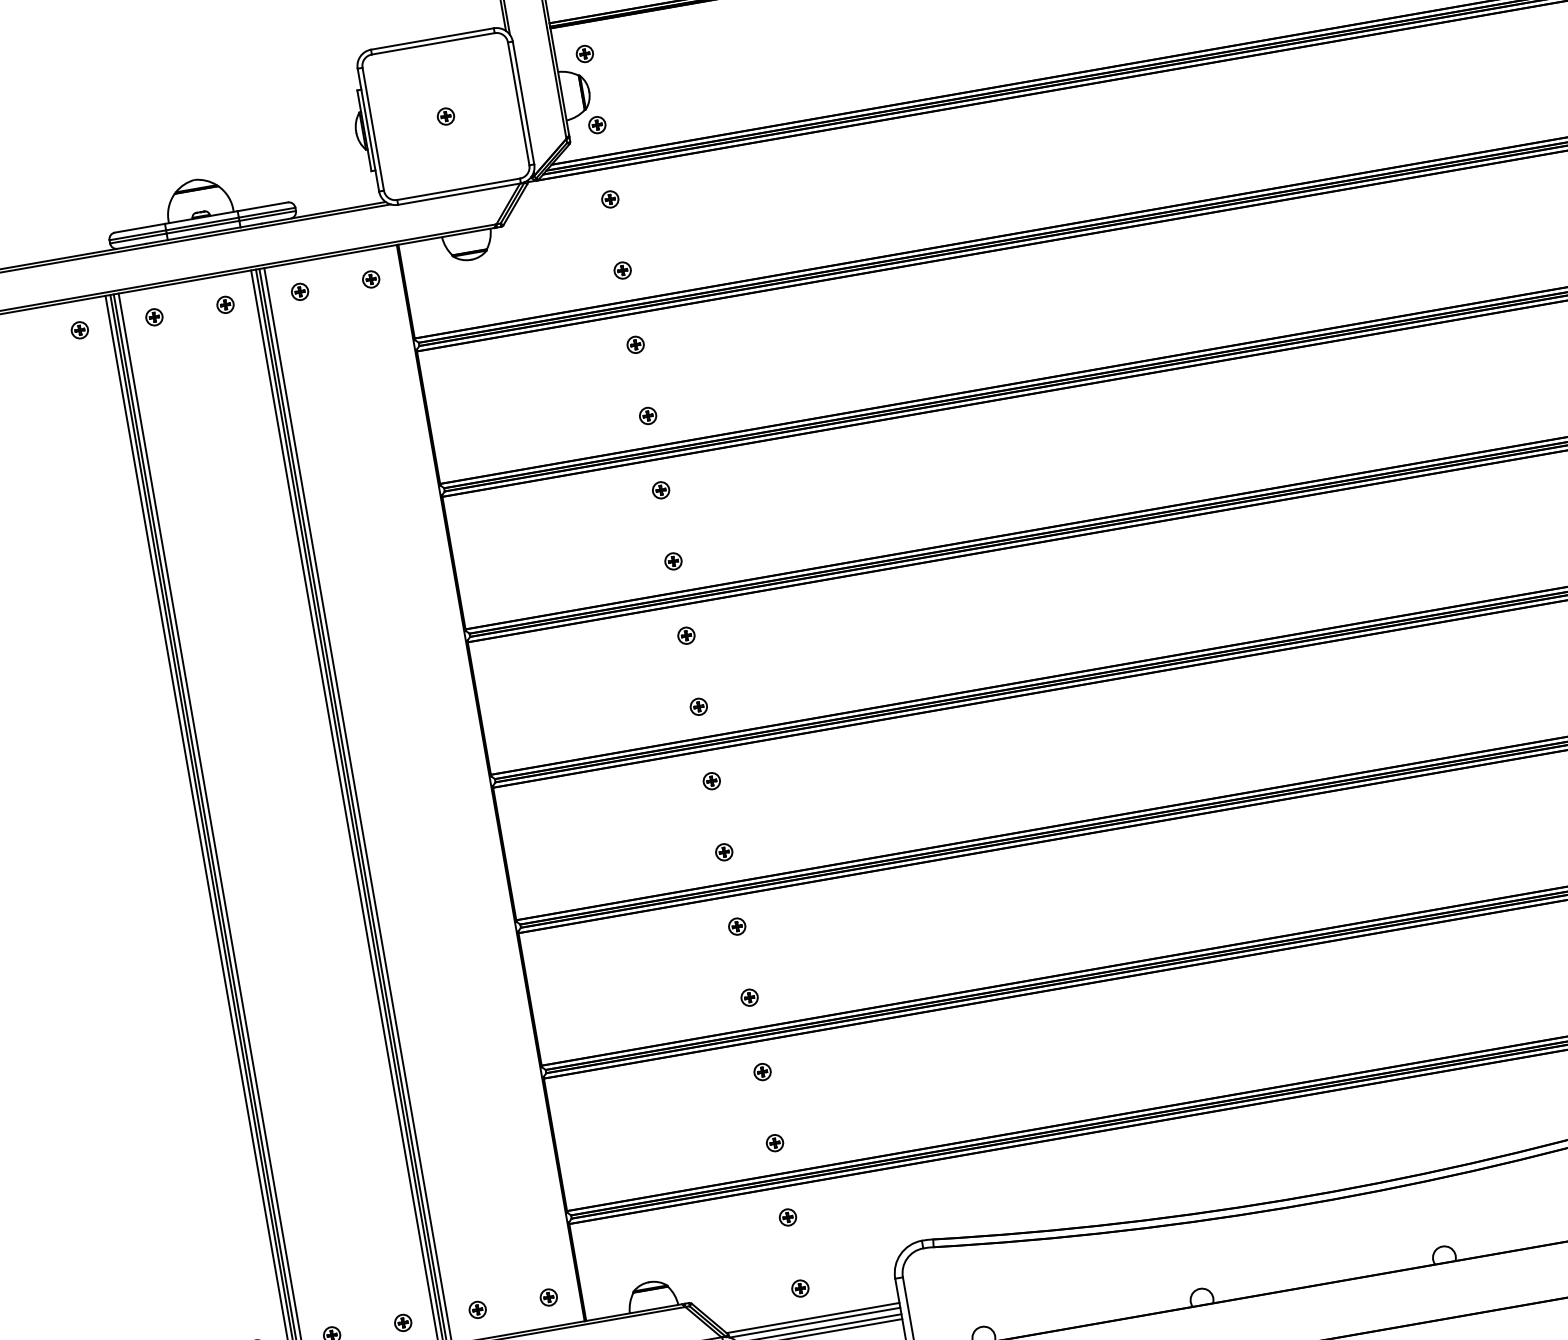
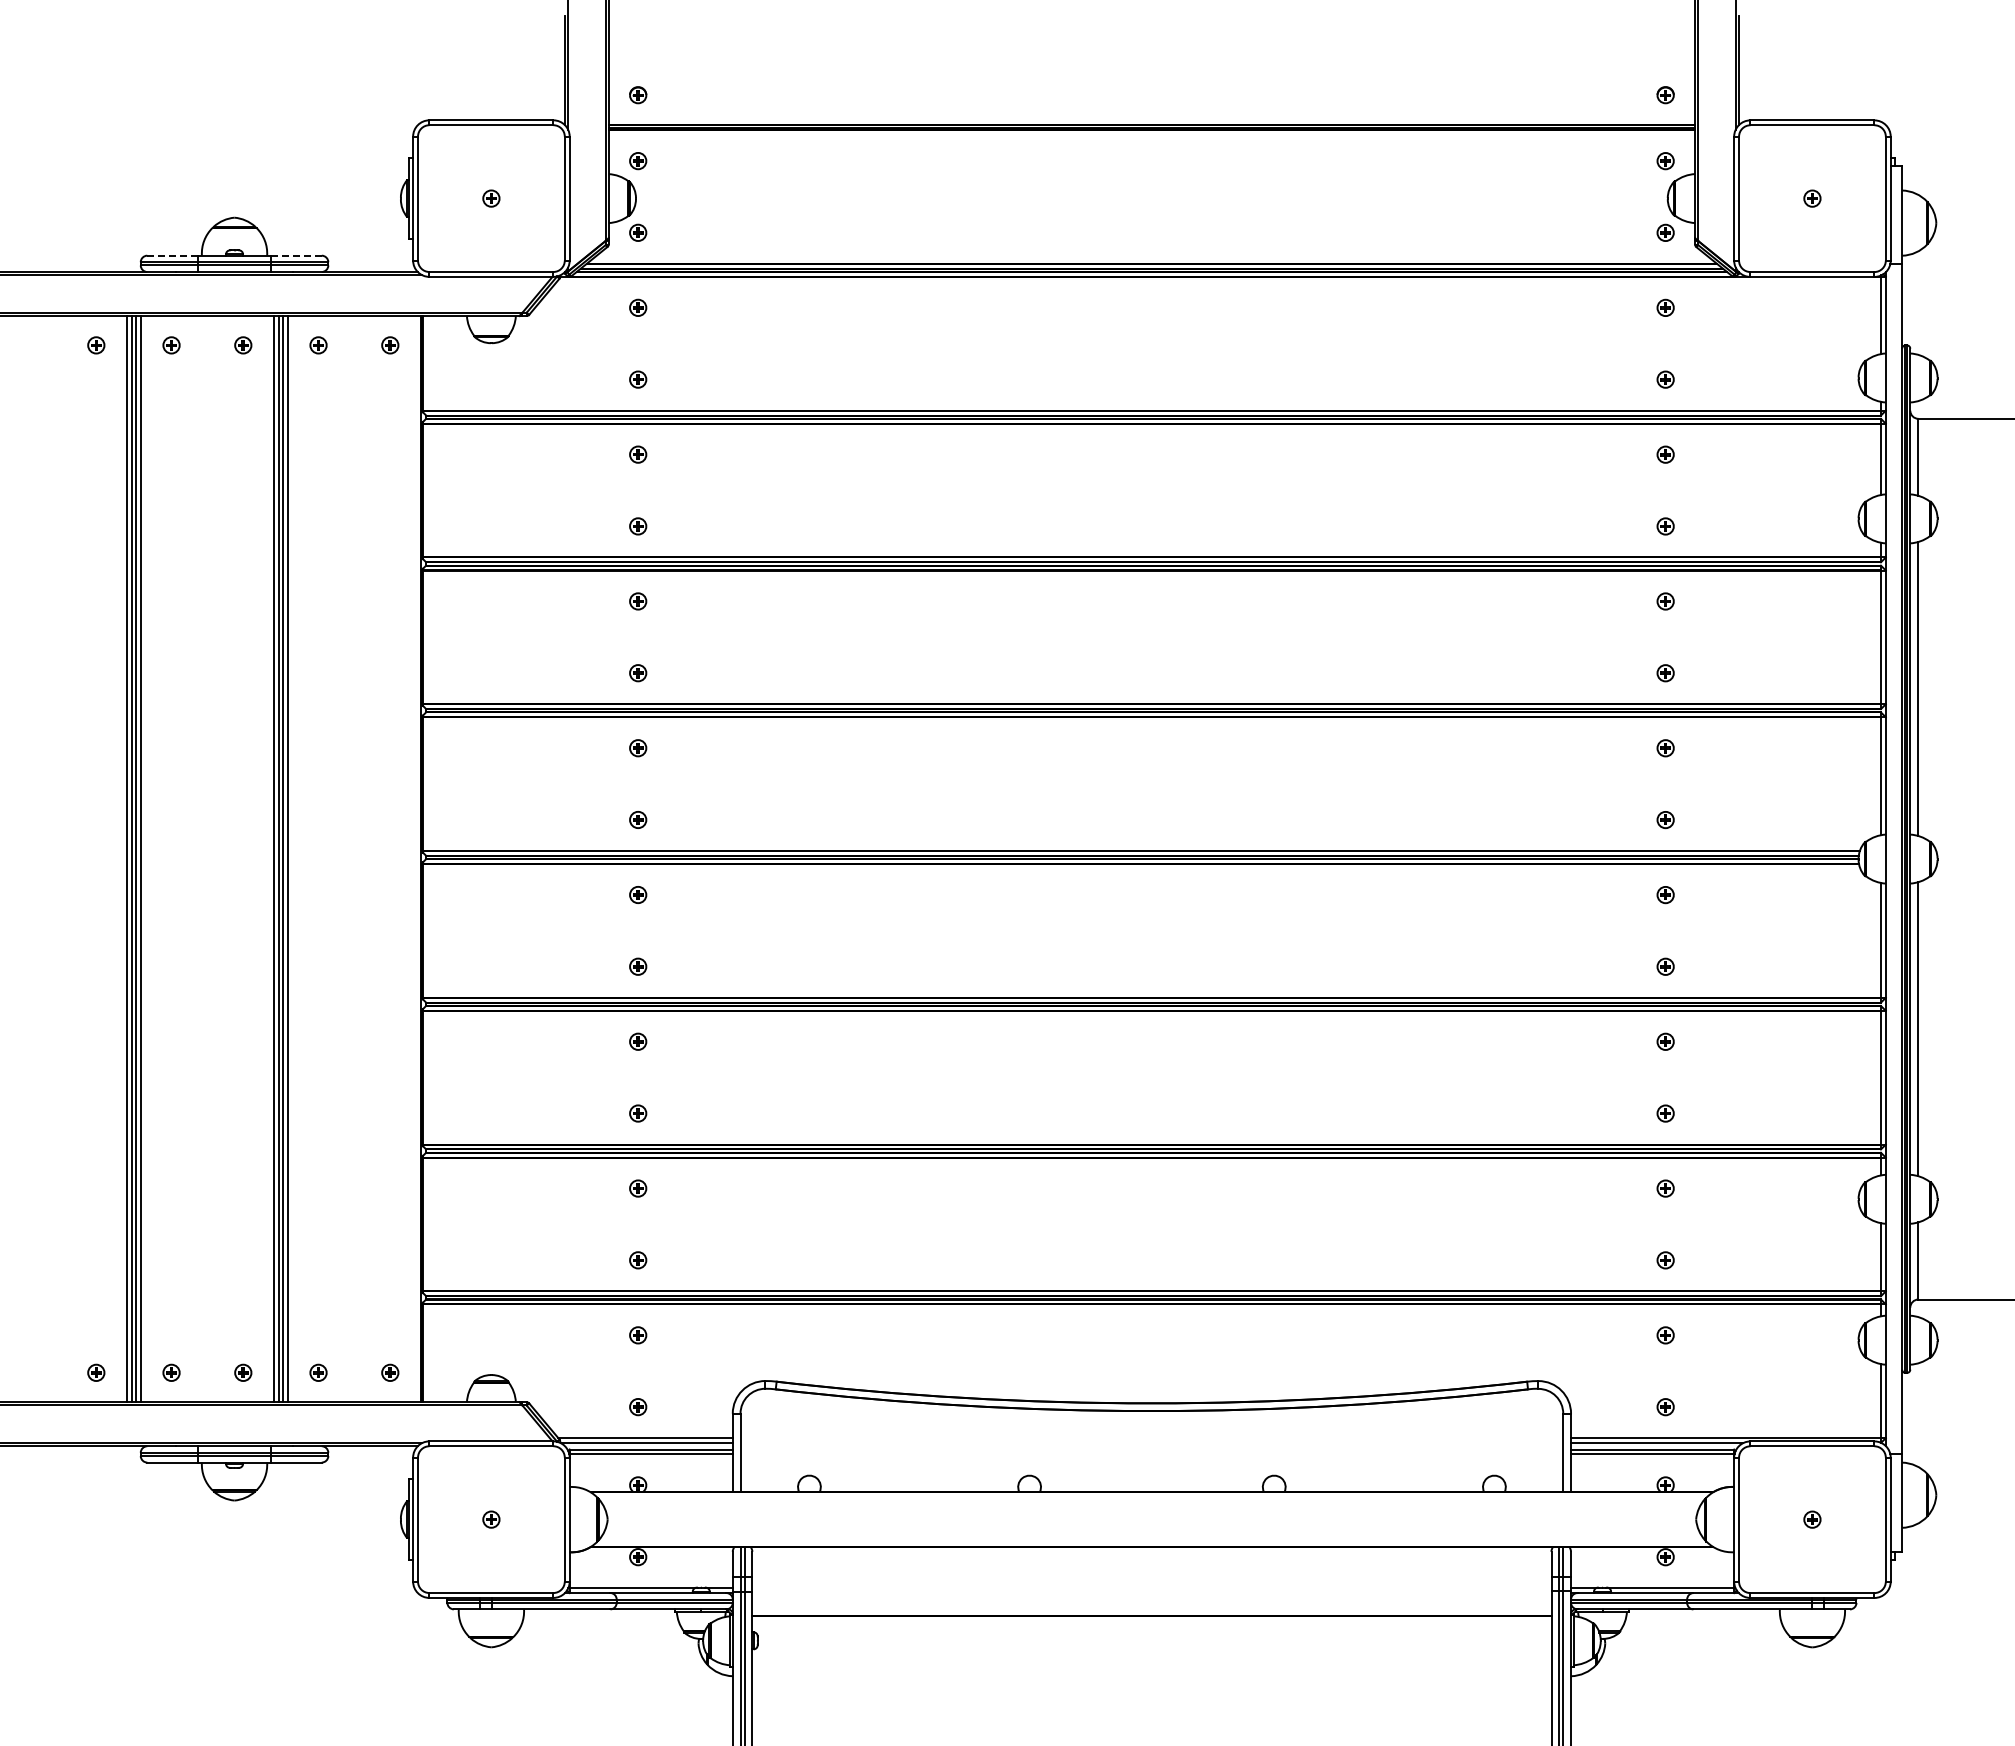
line: (263, 206) -> (297, 255), solid -> dashed
line: (140, 227) -> (173, 255), solid -> dashed

